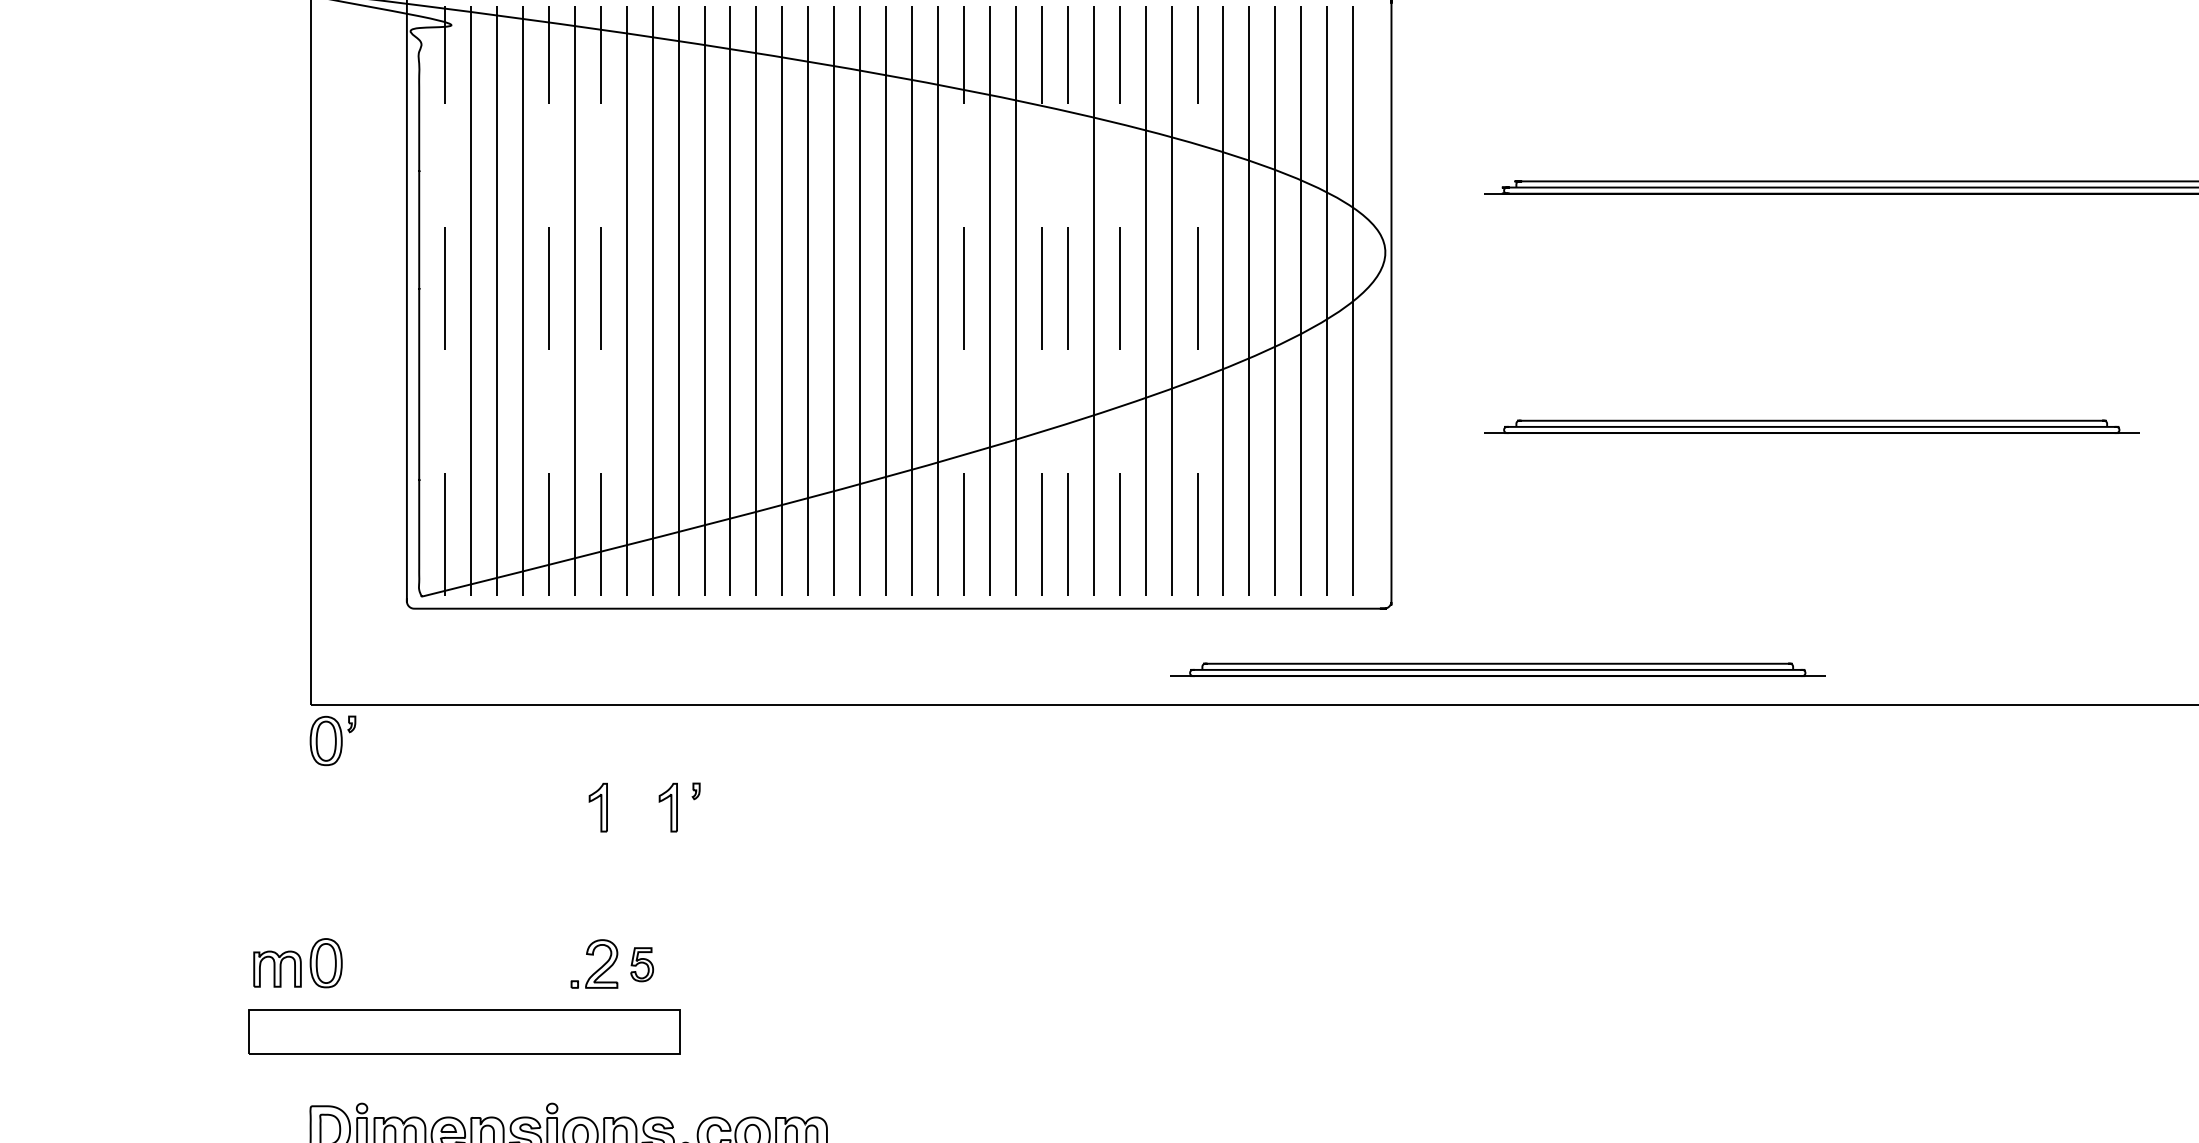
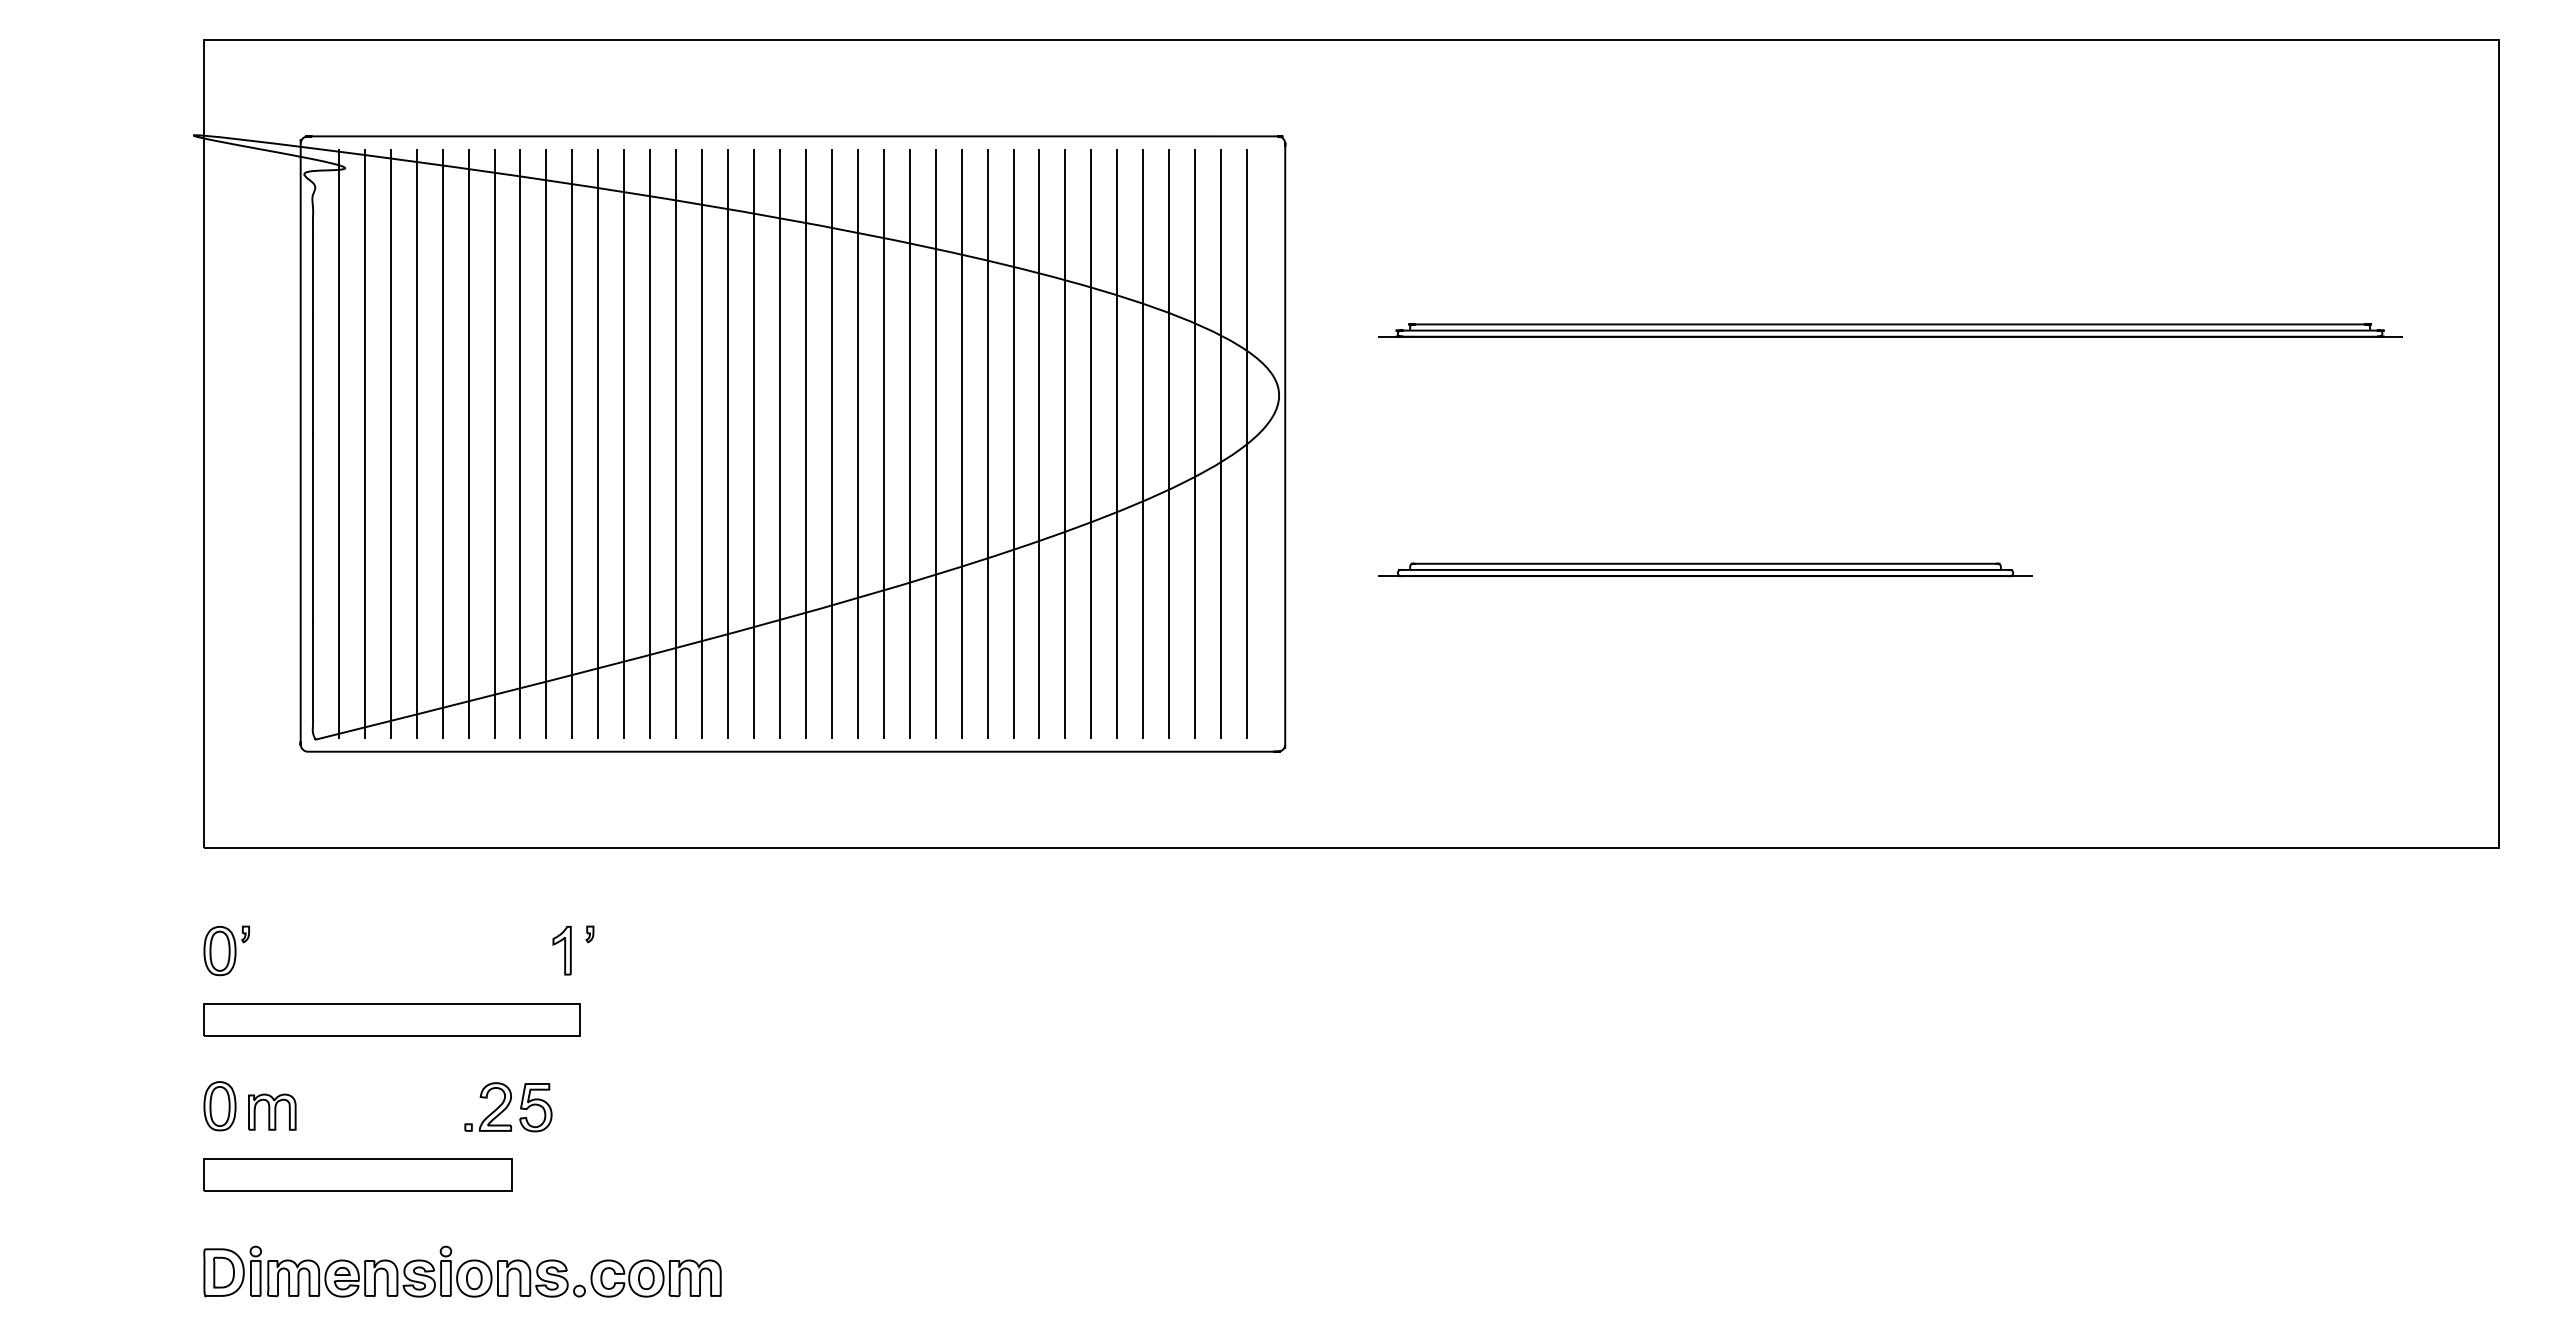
line: (444, 300) -> (338, 443), dashed -> solid
line: (548, 300) -> (442, 443), dashed -> solid
line: (600, 300) -> (494, 443), dashed -> solid
line: (963, 300) -> (857, 443), dashed -> solid
line: (1041, 300) -> (935, 443), dashed -> solid
line: (1067, 300) -> (961, 443), dashed -> solid
line: (1119, 300) -> (1013, 443), dashed -> solid
line: (1197, 300) -> (1091, 443), dashed -> solid
part: (1497, 669) -> (1391, 812), removed
part: (332, 740) -> (226, 950), moved
part: (597, 807) -> (491, 950), removed
part: (497, 876) -> (391, 1019), added
part: (641, 964) -> (535, 1107), size x1.43
part: (277, 968) -> (272, 1111), moved
part: (463, 1031) -> (357, 1174), size x0.71

